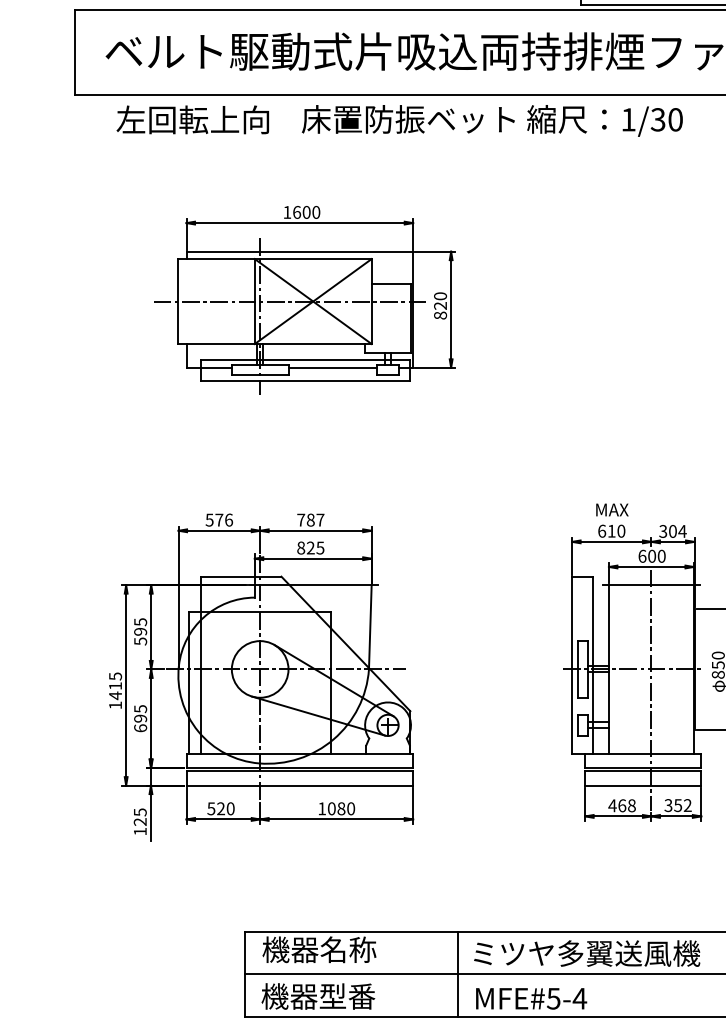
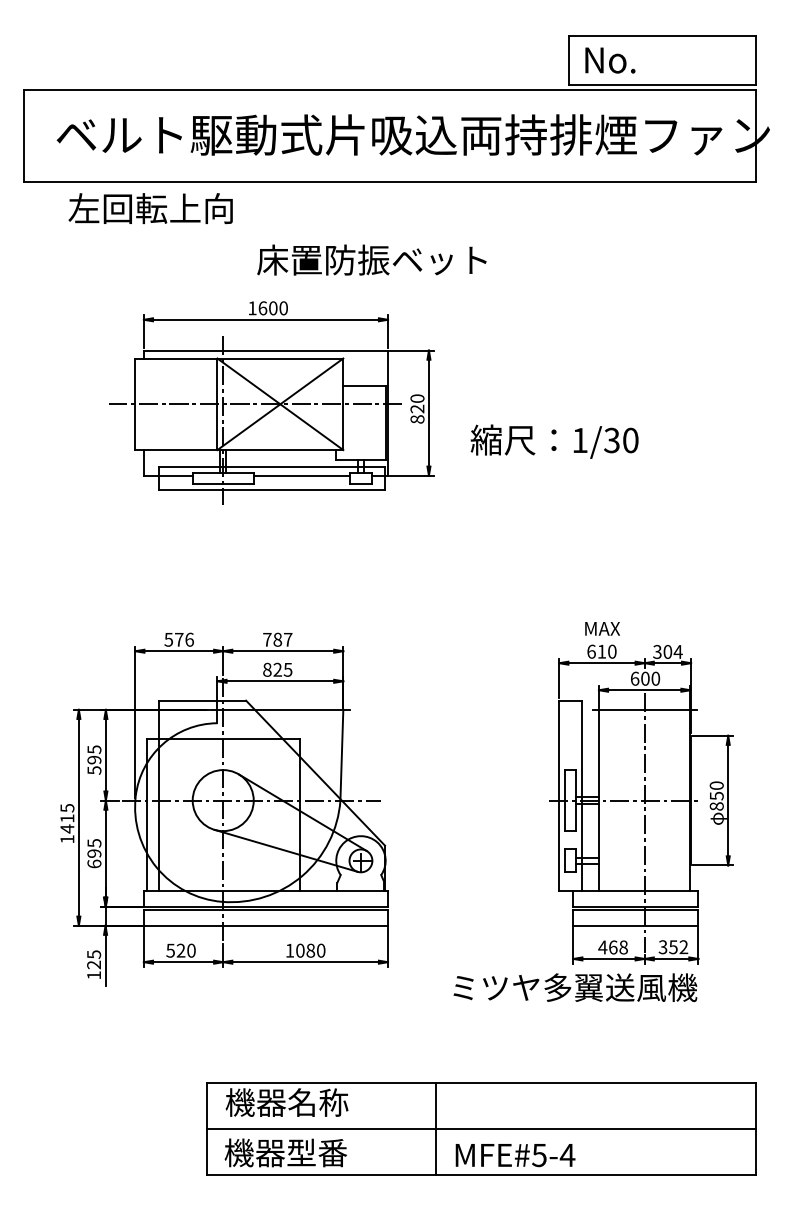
text: (408, 118) -> (371, 259), moved
text: (604, 120) -> (554, 441), moved
text: (587, 953) -> (575, 987), moved

